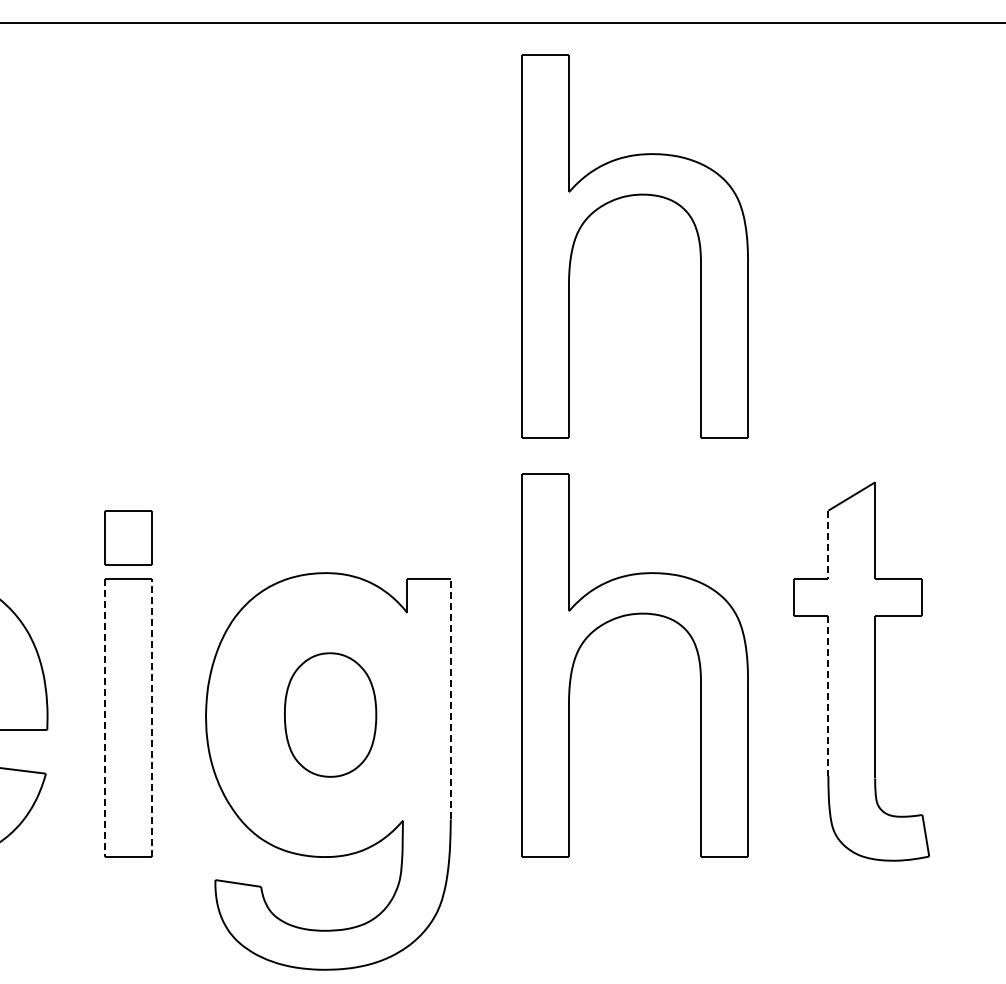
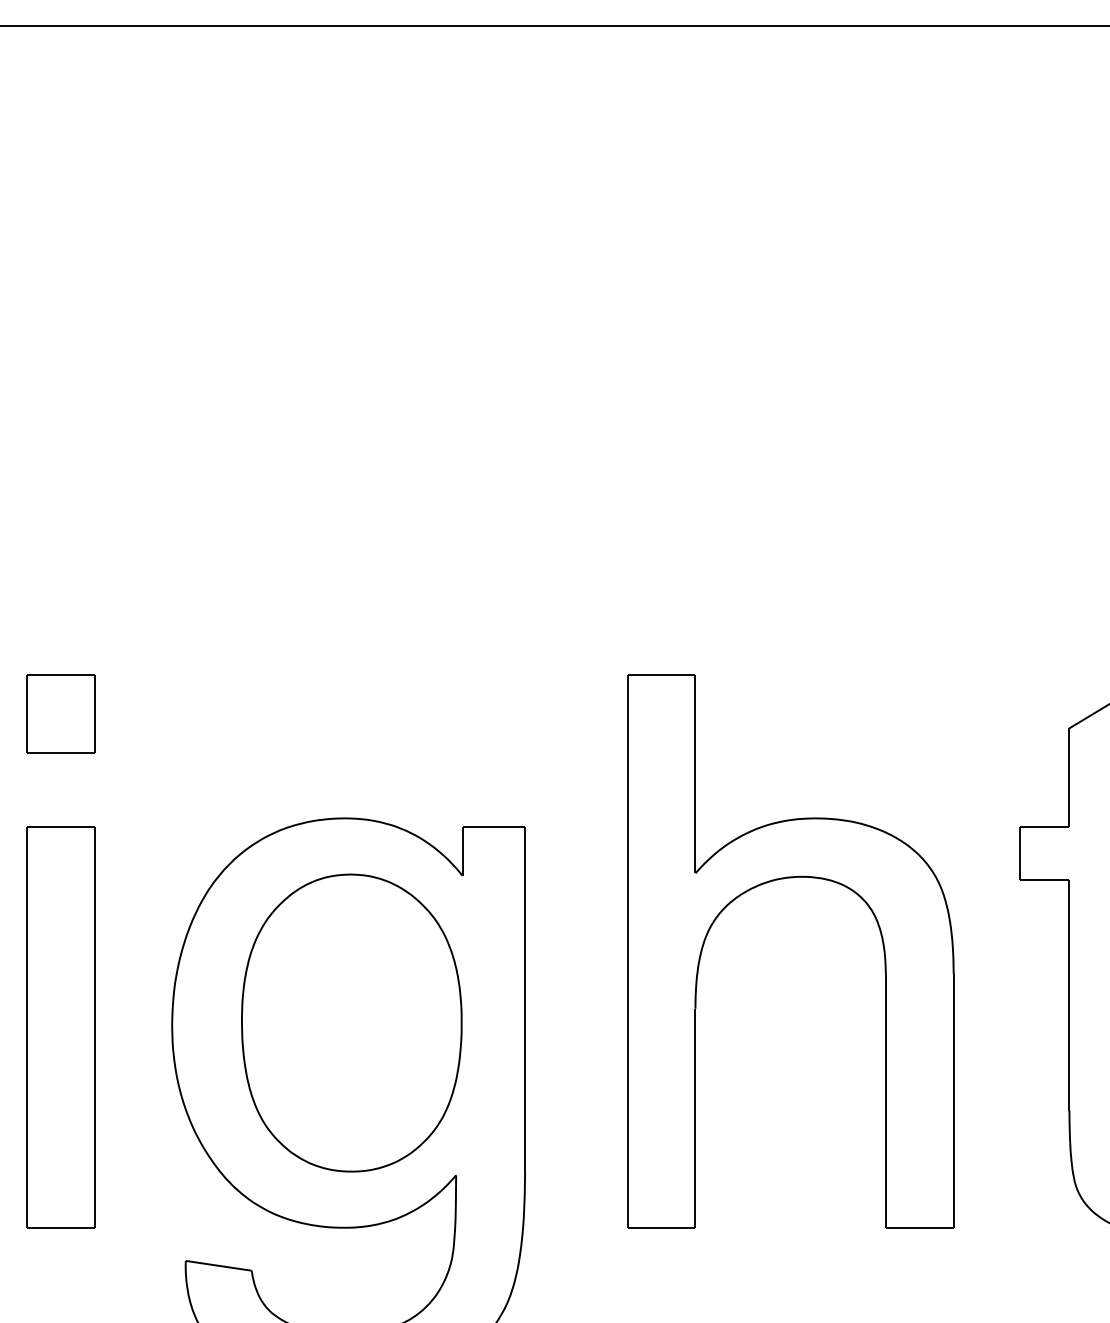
part: (619, 199) -> (768, 279), removed
part: (128, 537) -> (60, 713), moved
line: (828, 545) -> (1069, 778), dashed -> solid
line: (828, 695) -> (1069, 994), dashed -> solid
line: (450, 698) -> (524, 999), dashed -> solid
part: (330, 714) -> (351, 1022), size x1.67
line: (105, 718) -> (27, 1027), dashed -> solid
line: (152, 718) -> (95, 1027), dashed -> solid

